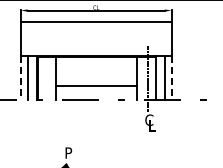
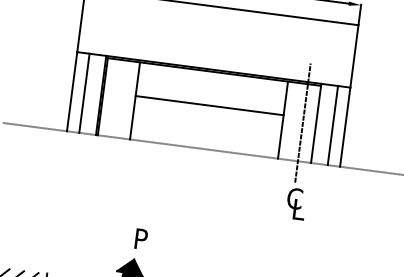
line: (20, 77) -> (71, 90), dashed -> solid
line: (171, 77) -> (345, 126), dashed -> solid
line: (96, 85) -> (209, 105), moved

